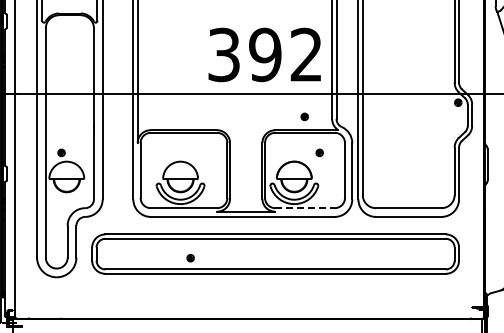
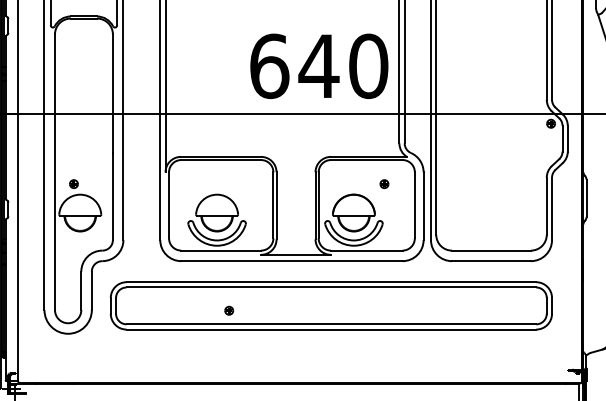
text: (265, 54) -> (319, 65), 392 -> 640
part: (304, 116) -> (366, 140), removed
line: (305, 208) -> (367, 251), dashed -> solid

